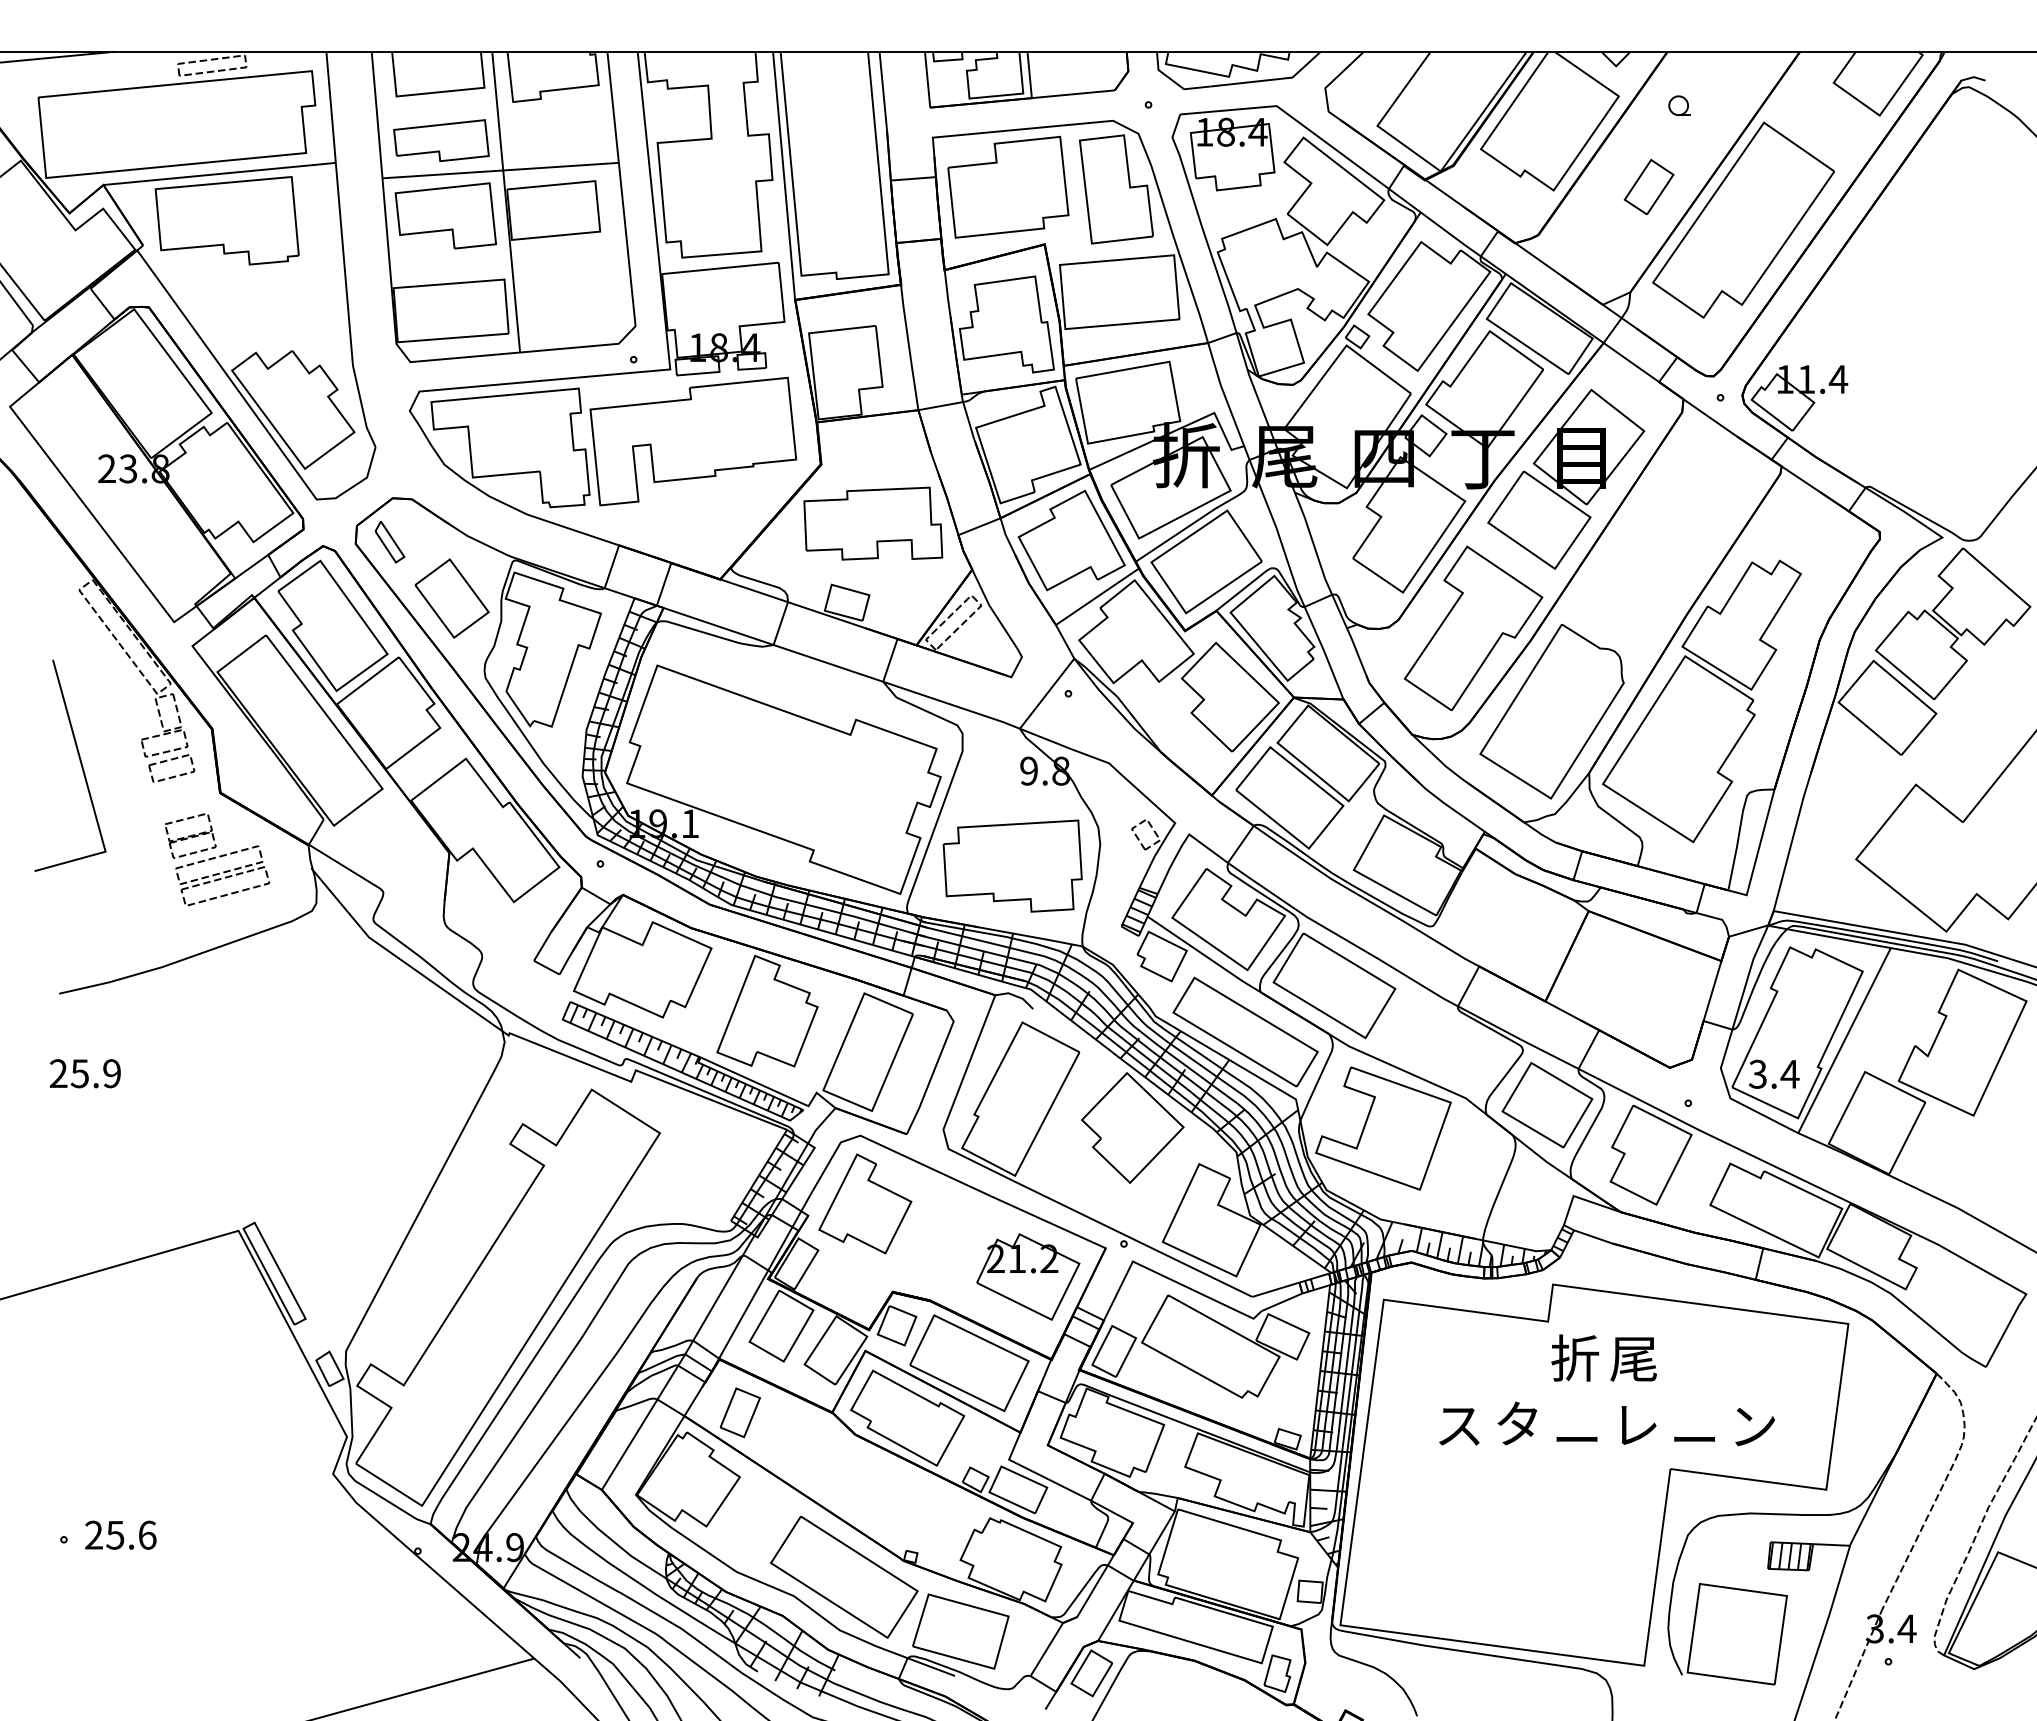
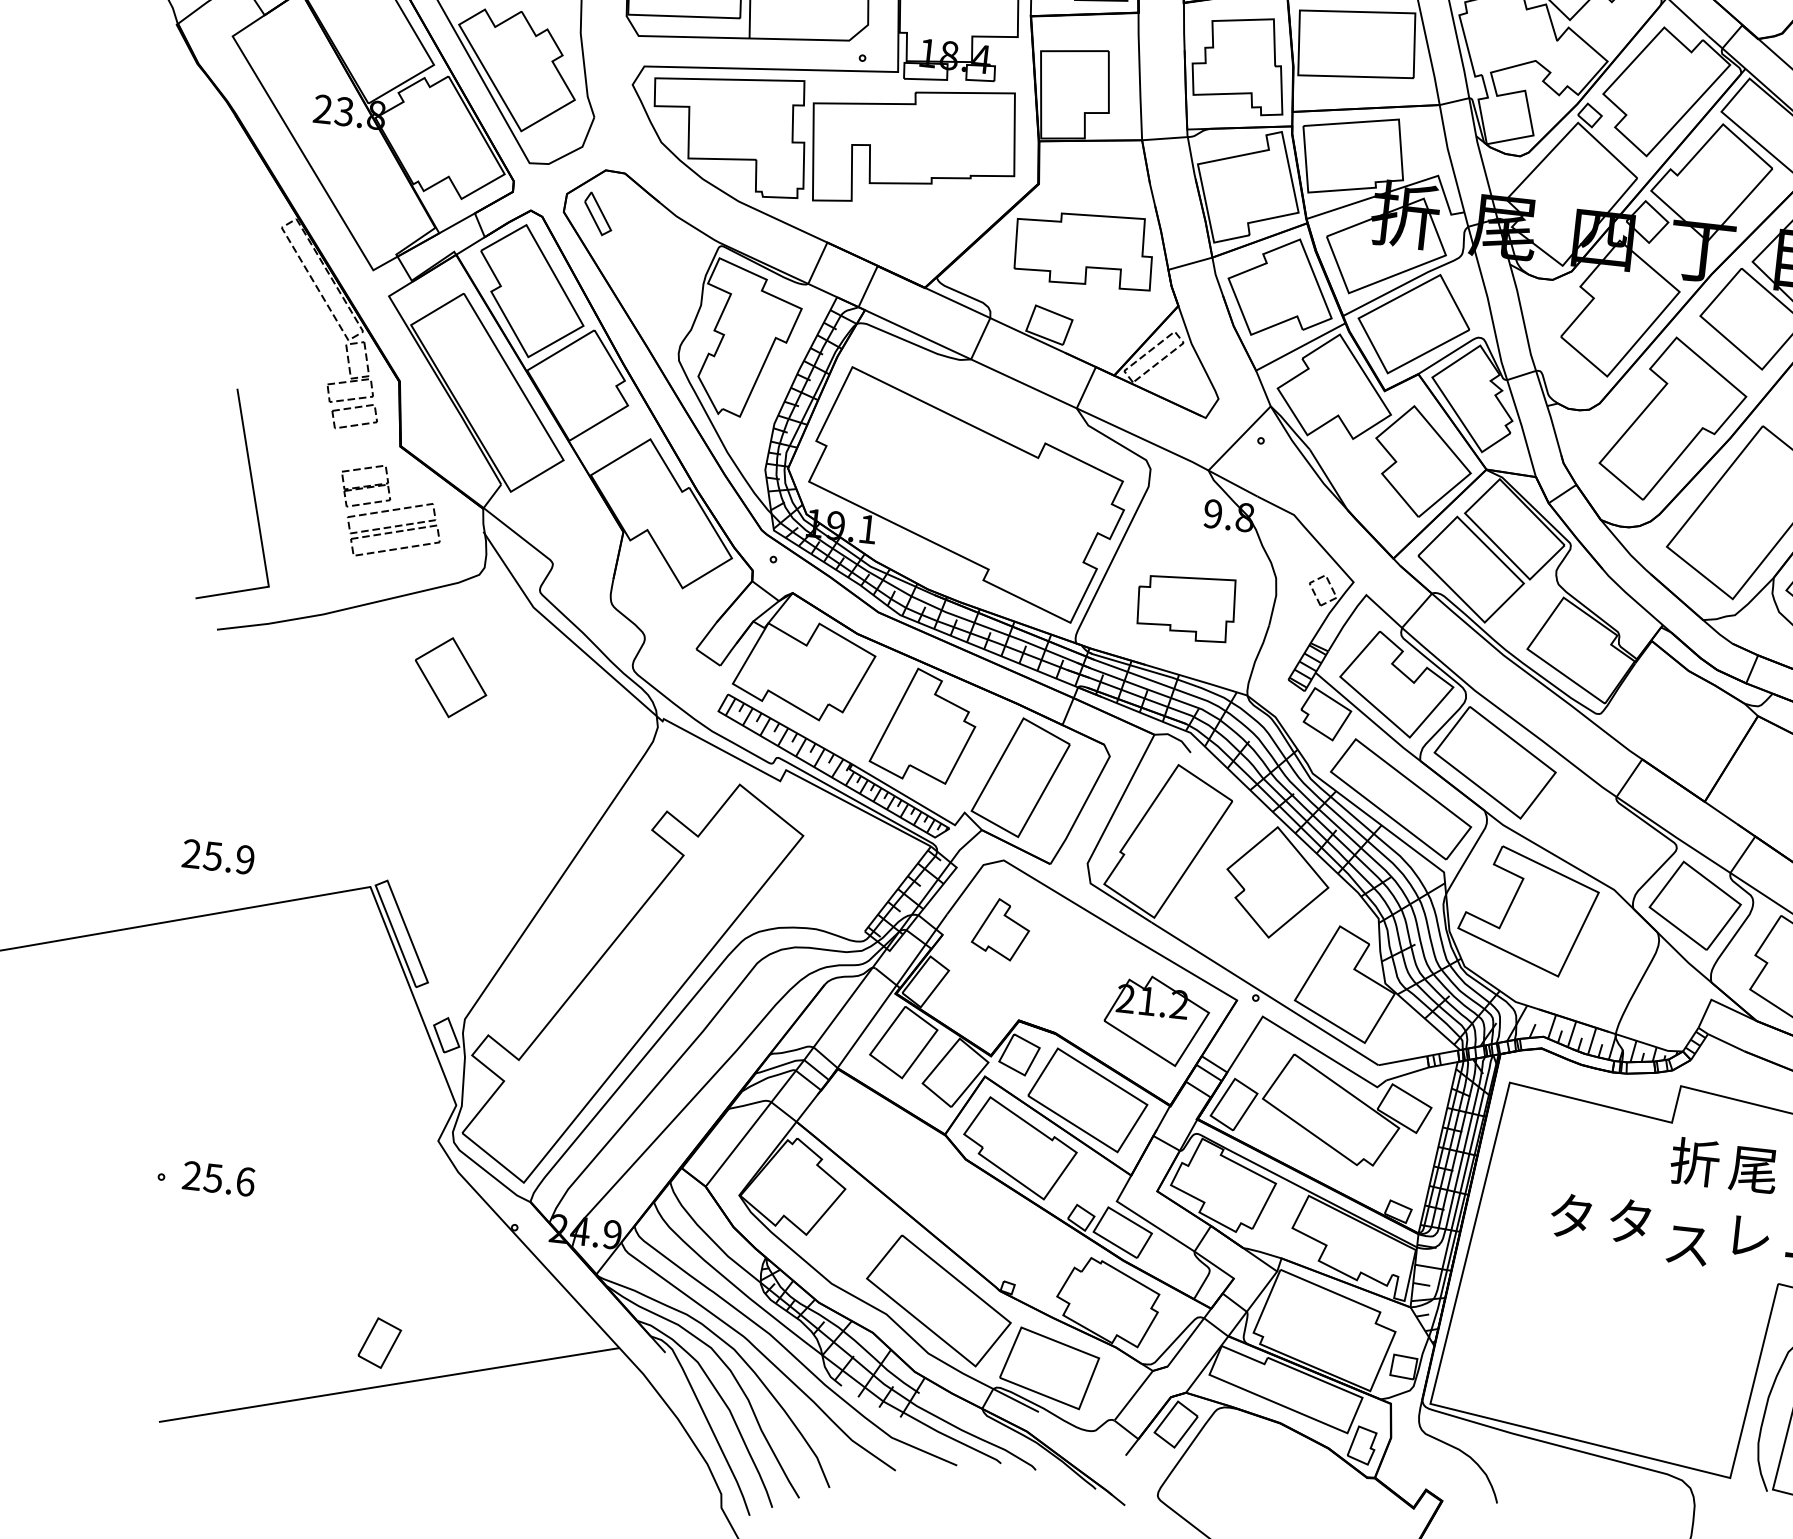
part: (451, 598) -> (450, 677), moved
line: (80, 764) -> (253, 496), moved
part: (1012, 865) -> (1186, 606), size x0.7
text: (84, 1073) -> (217, 856), moved
part: (865, 1203) -> (1001, 928), size x0.6
part: (739, 1412) -> (378, 1342), moved
text: (1458, 1424) -> (1570, 1215), ス -> タ
text: (1576, 1440) -> (1687, 1244), ー -> ス

